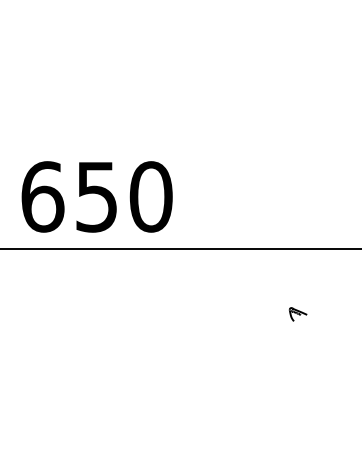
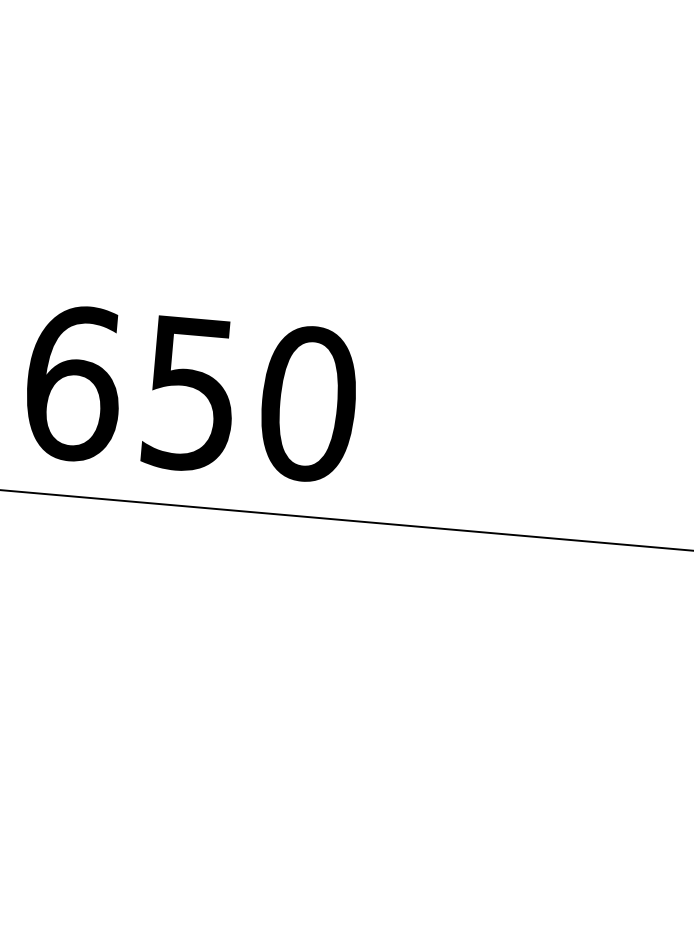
part: (297, 314) -> (603, 686), removed

